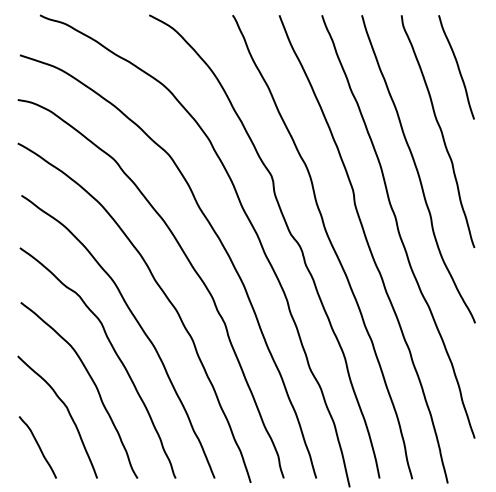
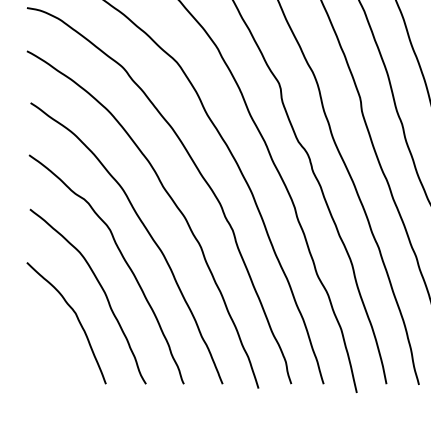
curve: (38, 447) -> (47, 353), removed

